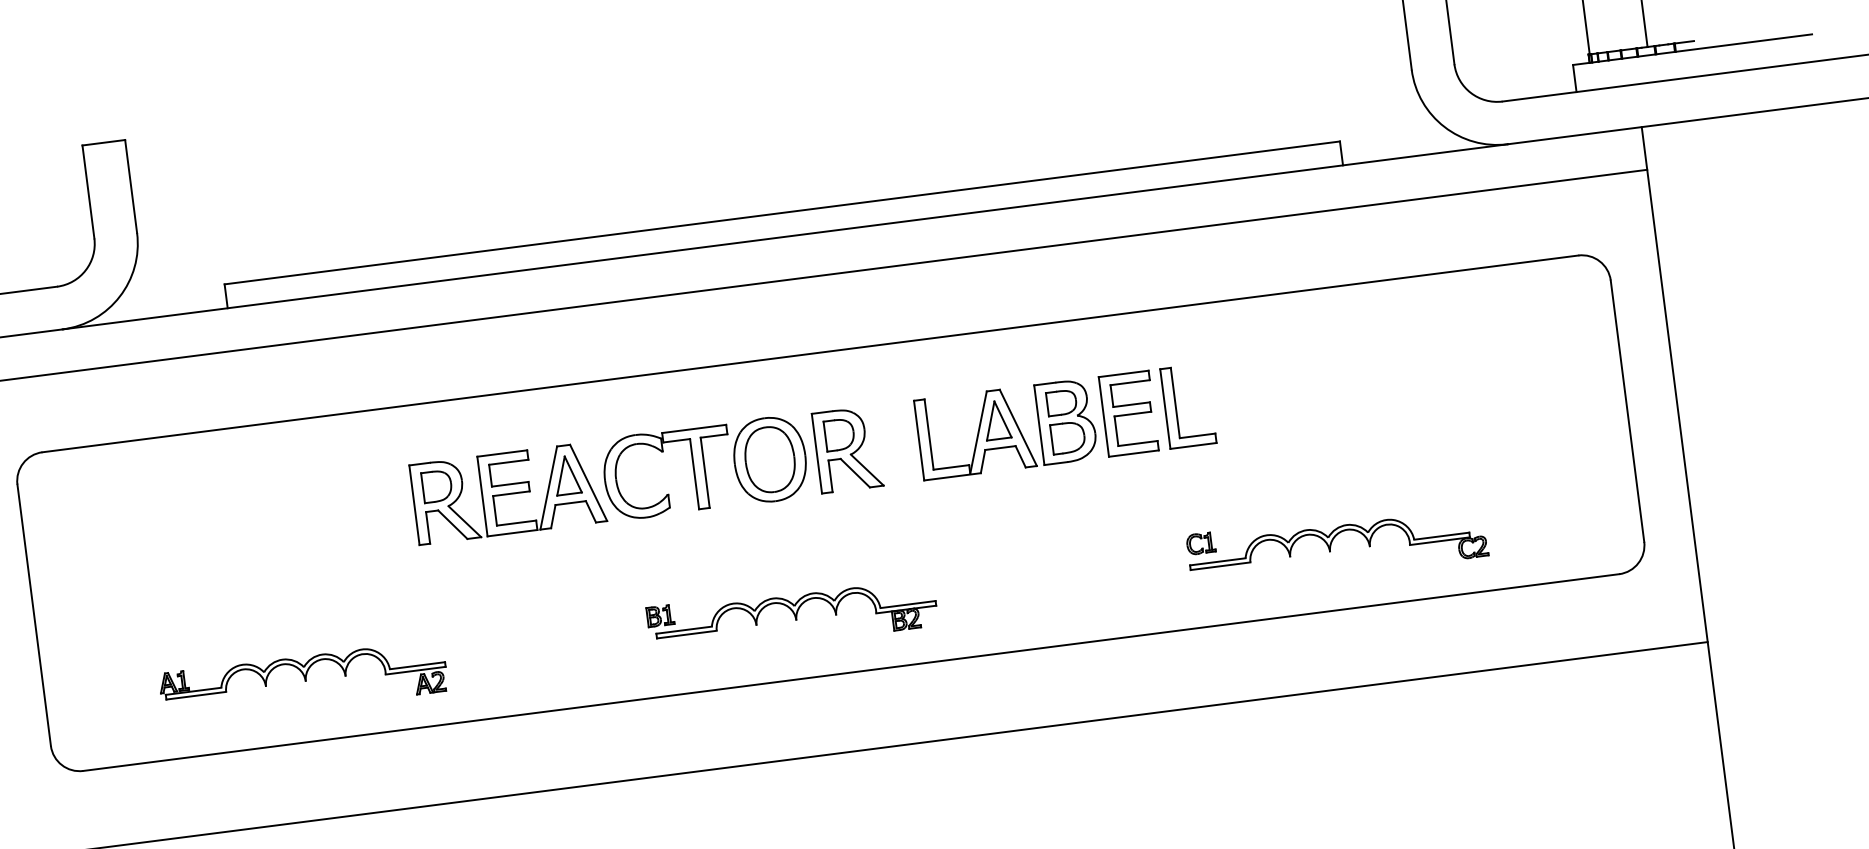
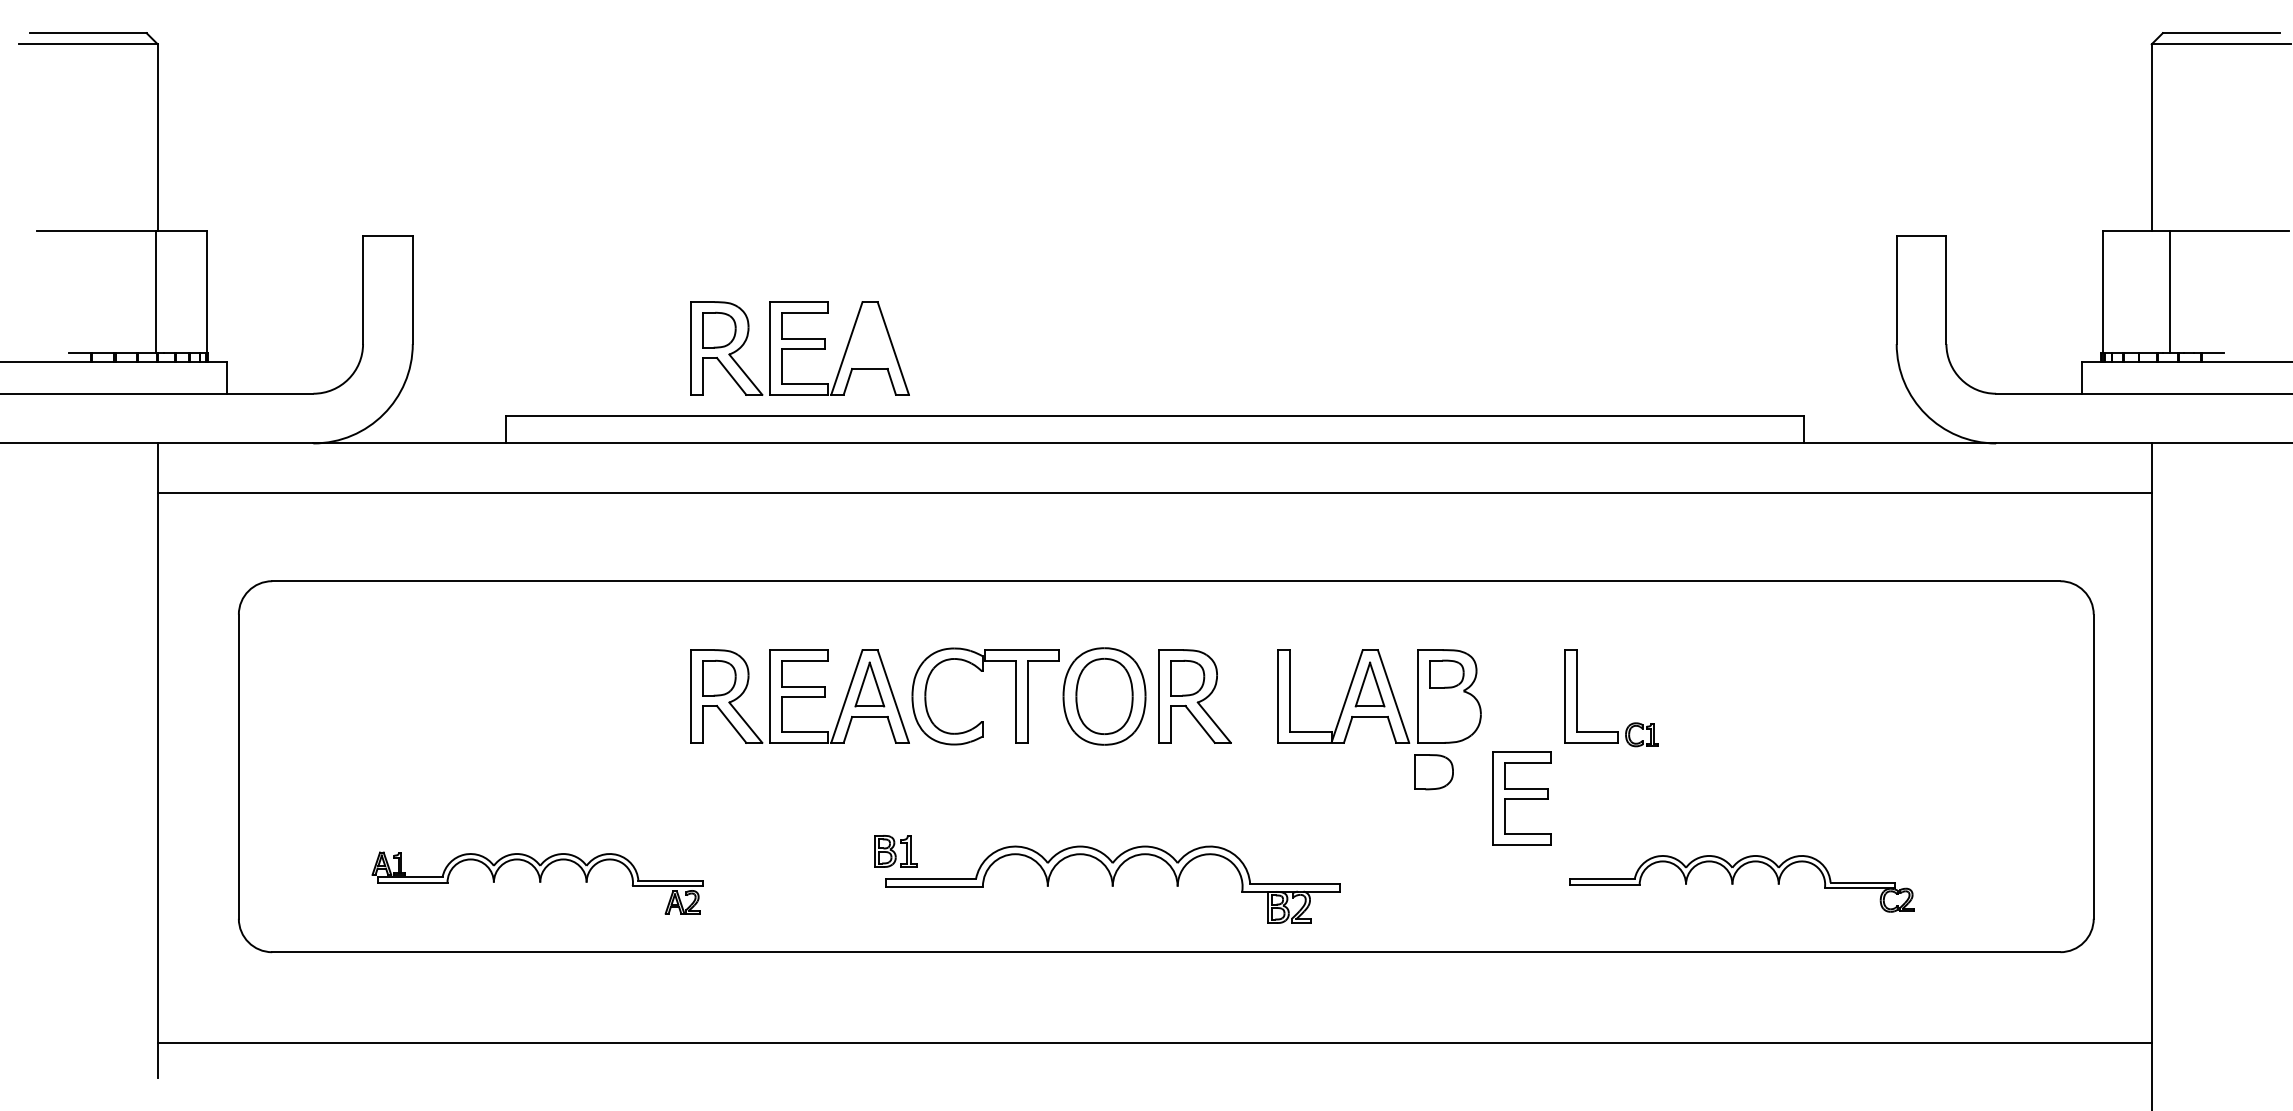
part: (469, 194) -> (799, 348), added
part: (1128, 413) -> (1521, 798), moved
part: (1067, 438) -> (1433, 772), moved
part: (1200, 543) -> (1641, 734), moved
part: (791, 616) -> (1106, 879), size x1.4

